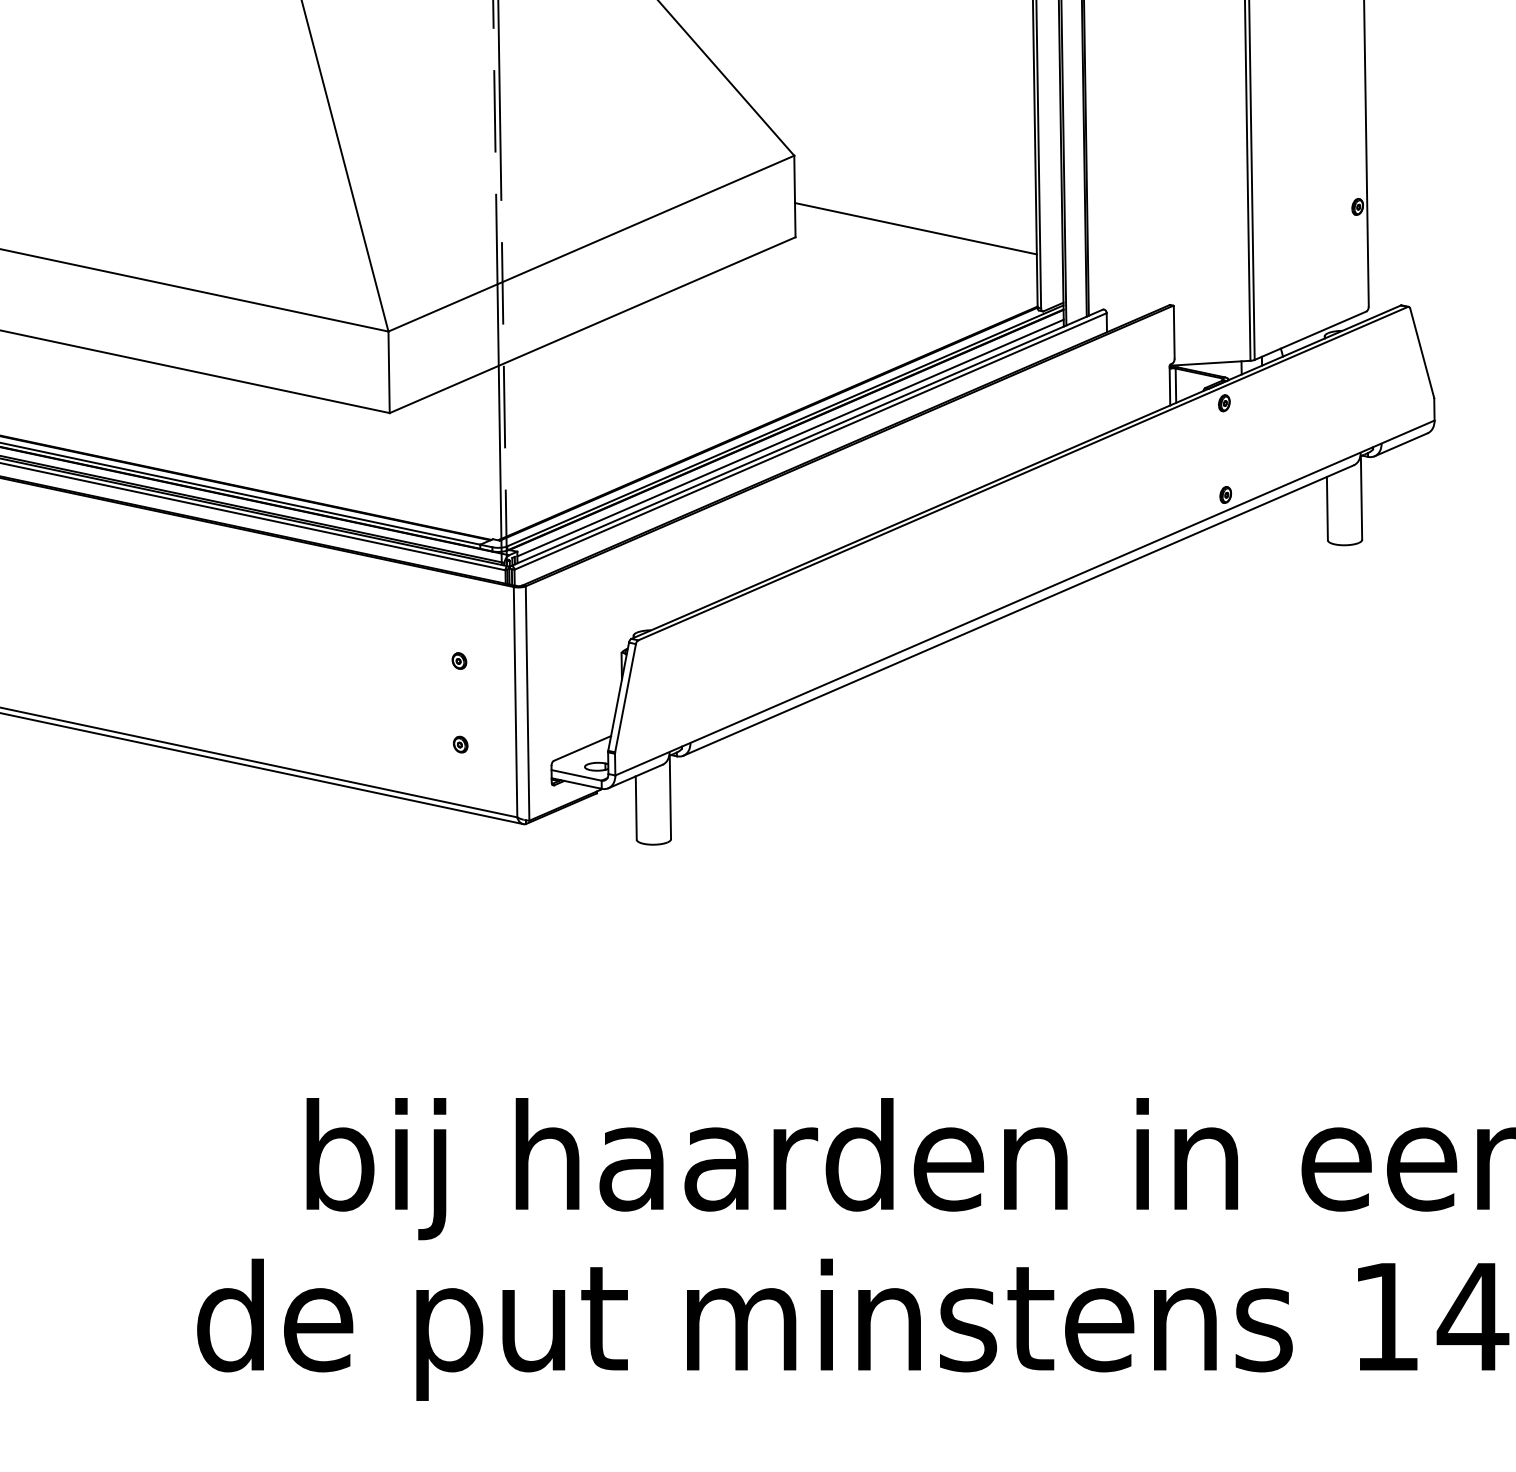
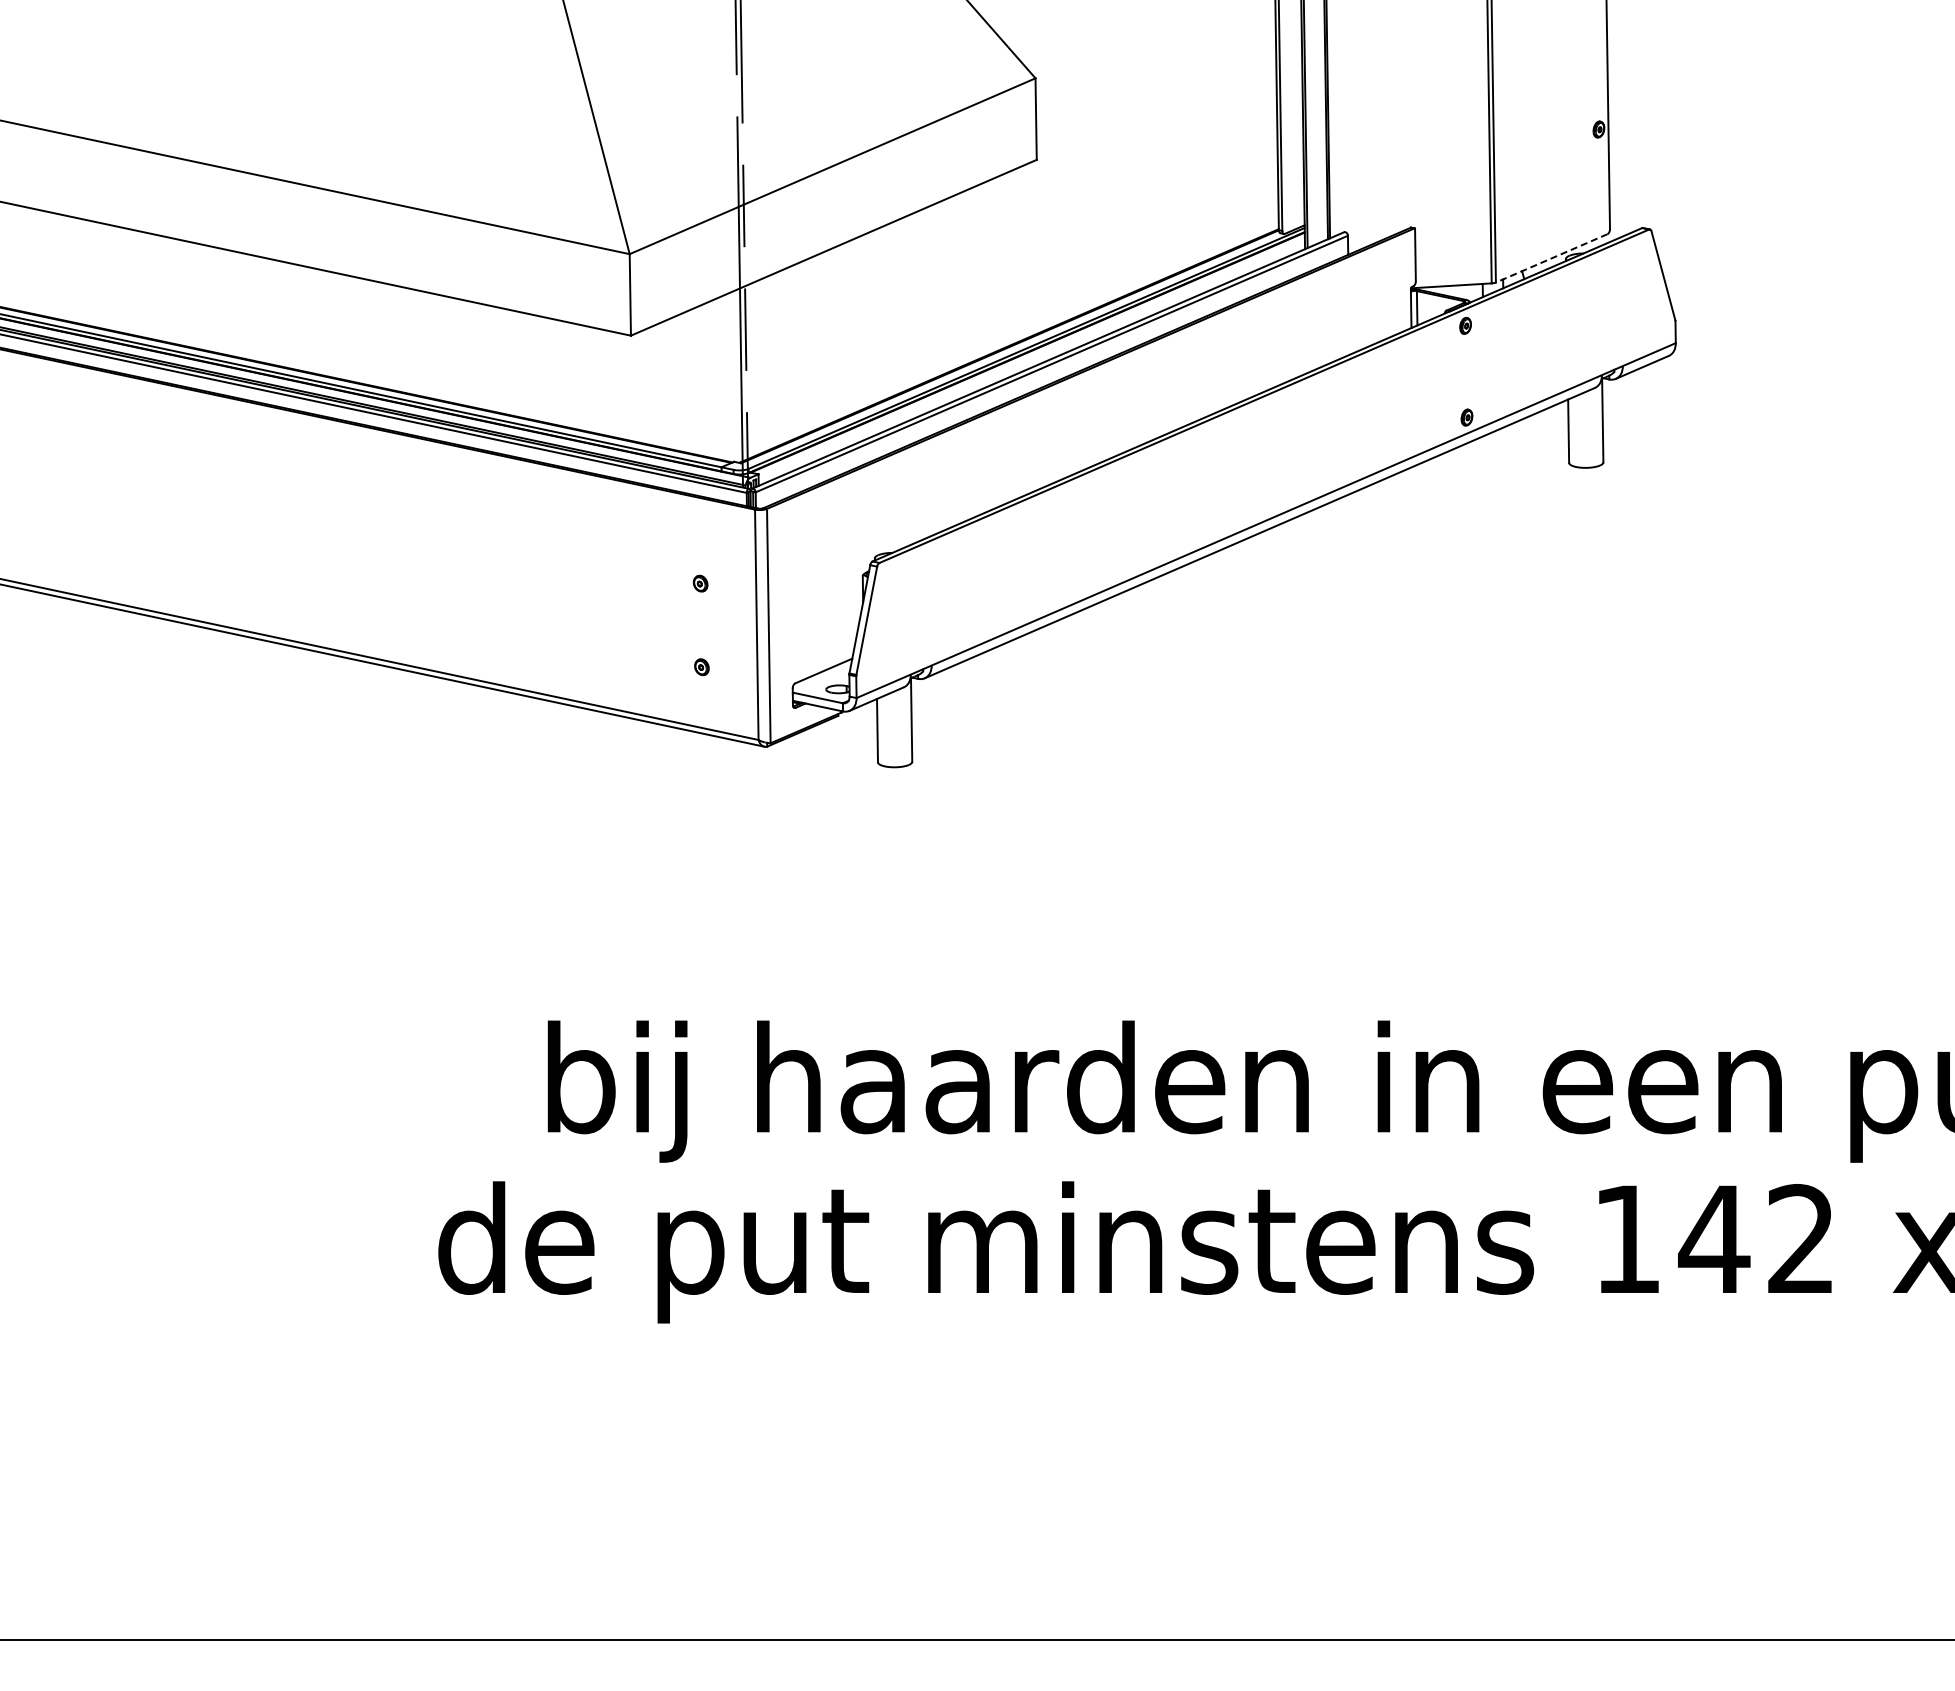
line: (916, 227) -> (1157, 150), removed
line: (1310, 335) -> (1551, 258), solid -> dashed
line: (790, 437) -> (1031, 360), removed

